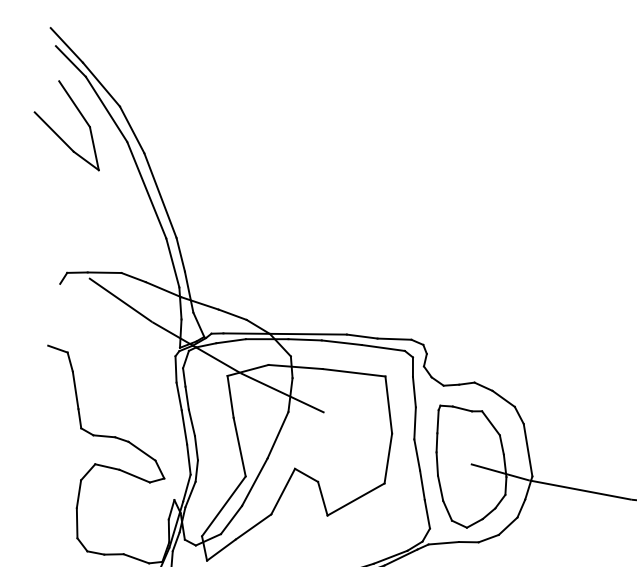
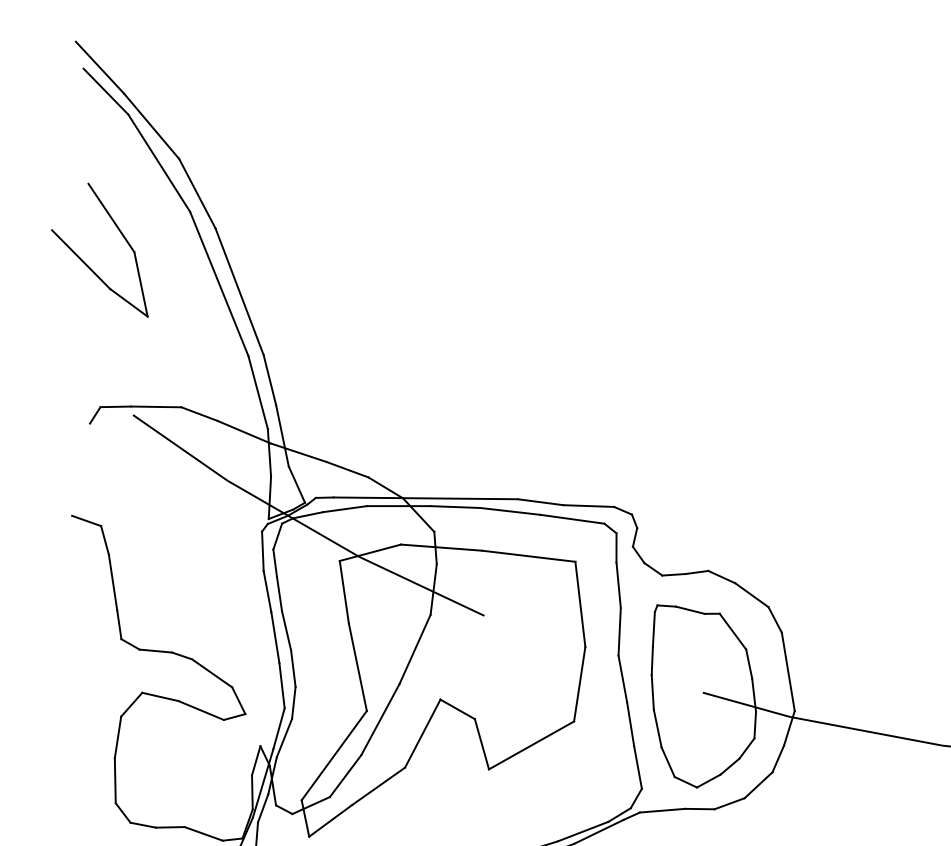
part: (57, 133) -> (85, 261), moved

